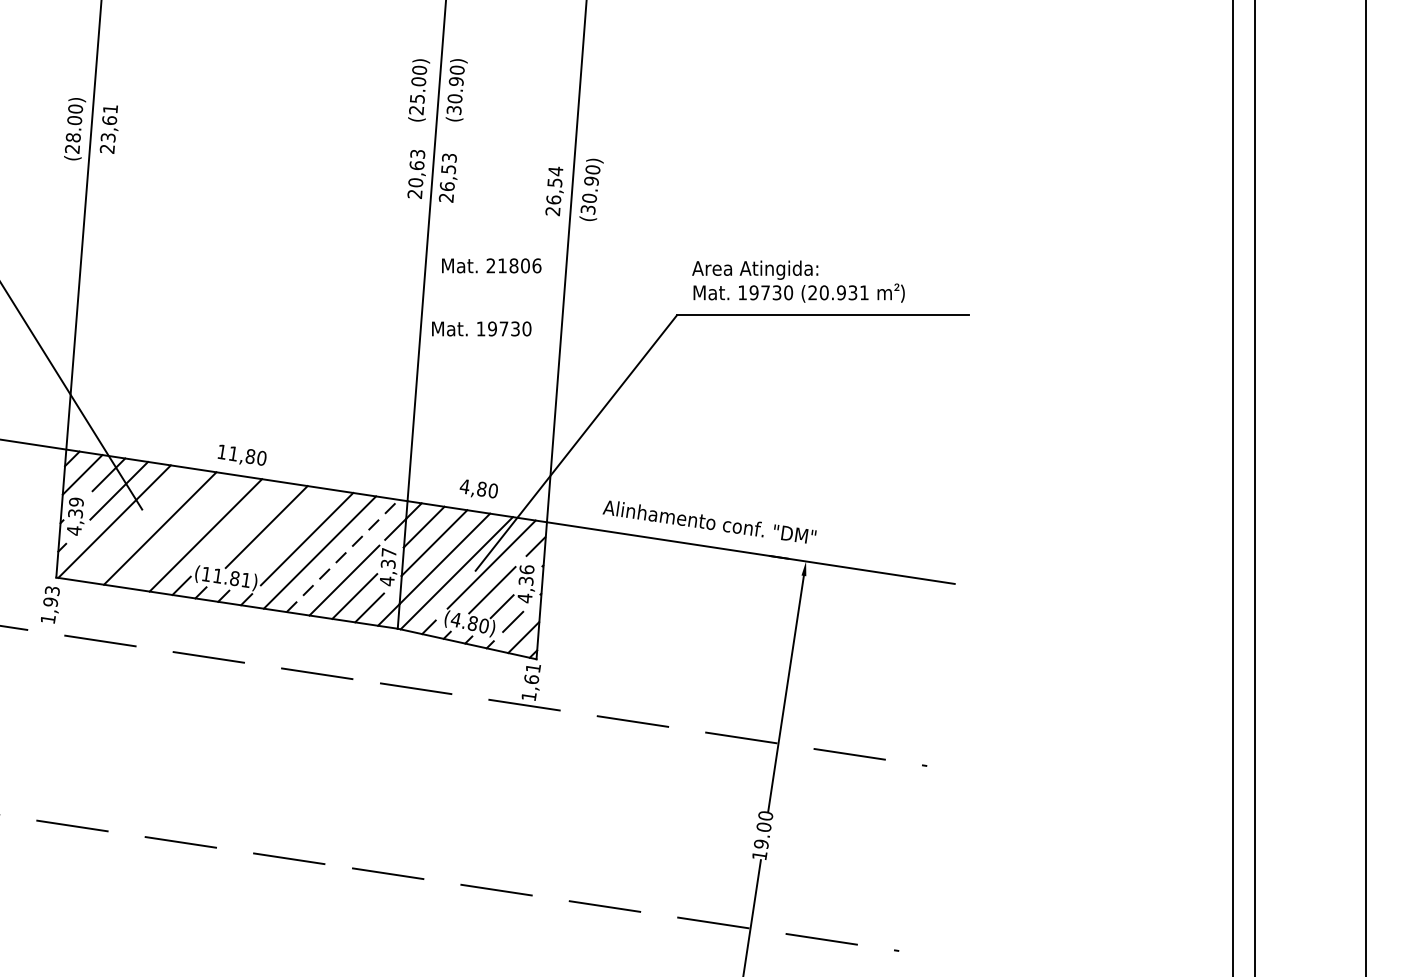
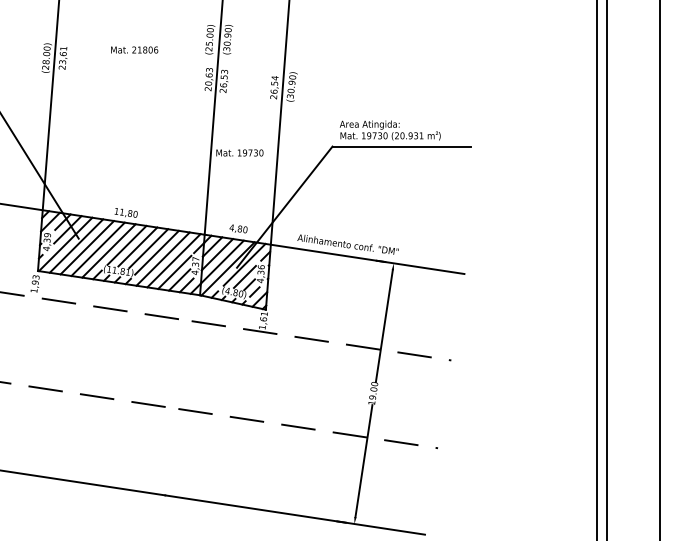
text: (491, 264) -> (134, 49), moved
line: (242, 521) -> (126, 244), added
line: (137, 523) -> (76, 245), added
line: (289, 530) -> (148, 248), added
line: (181, 532) -> (97, 249), added
line: (341, 555) -> (173, 260), dashed -> solid

